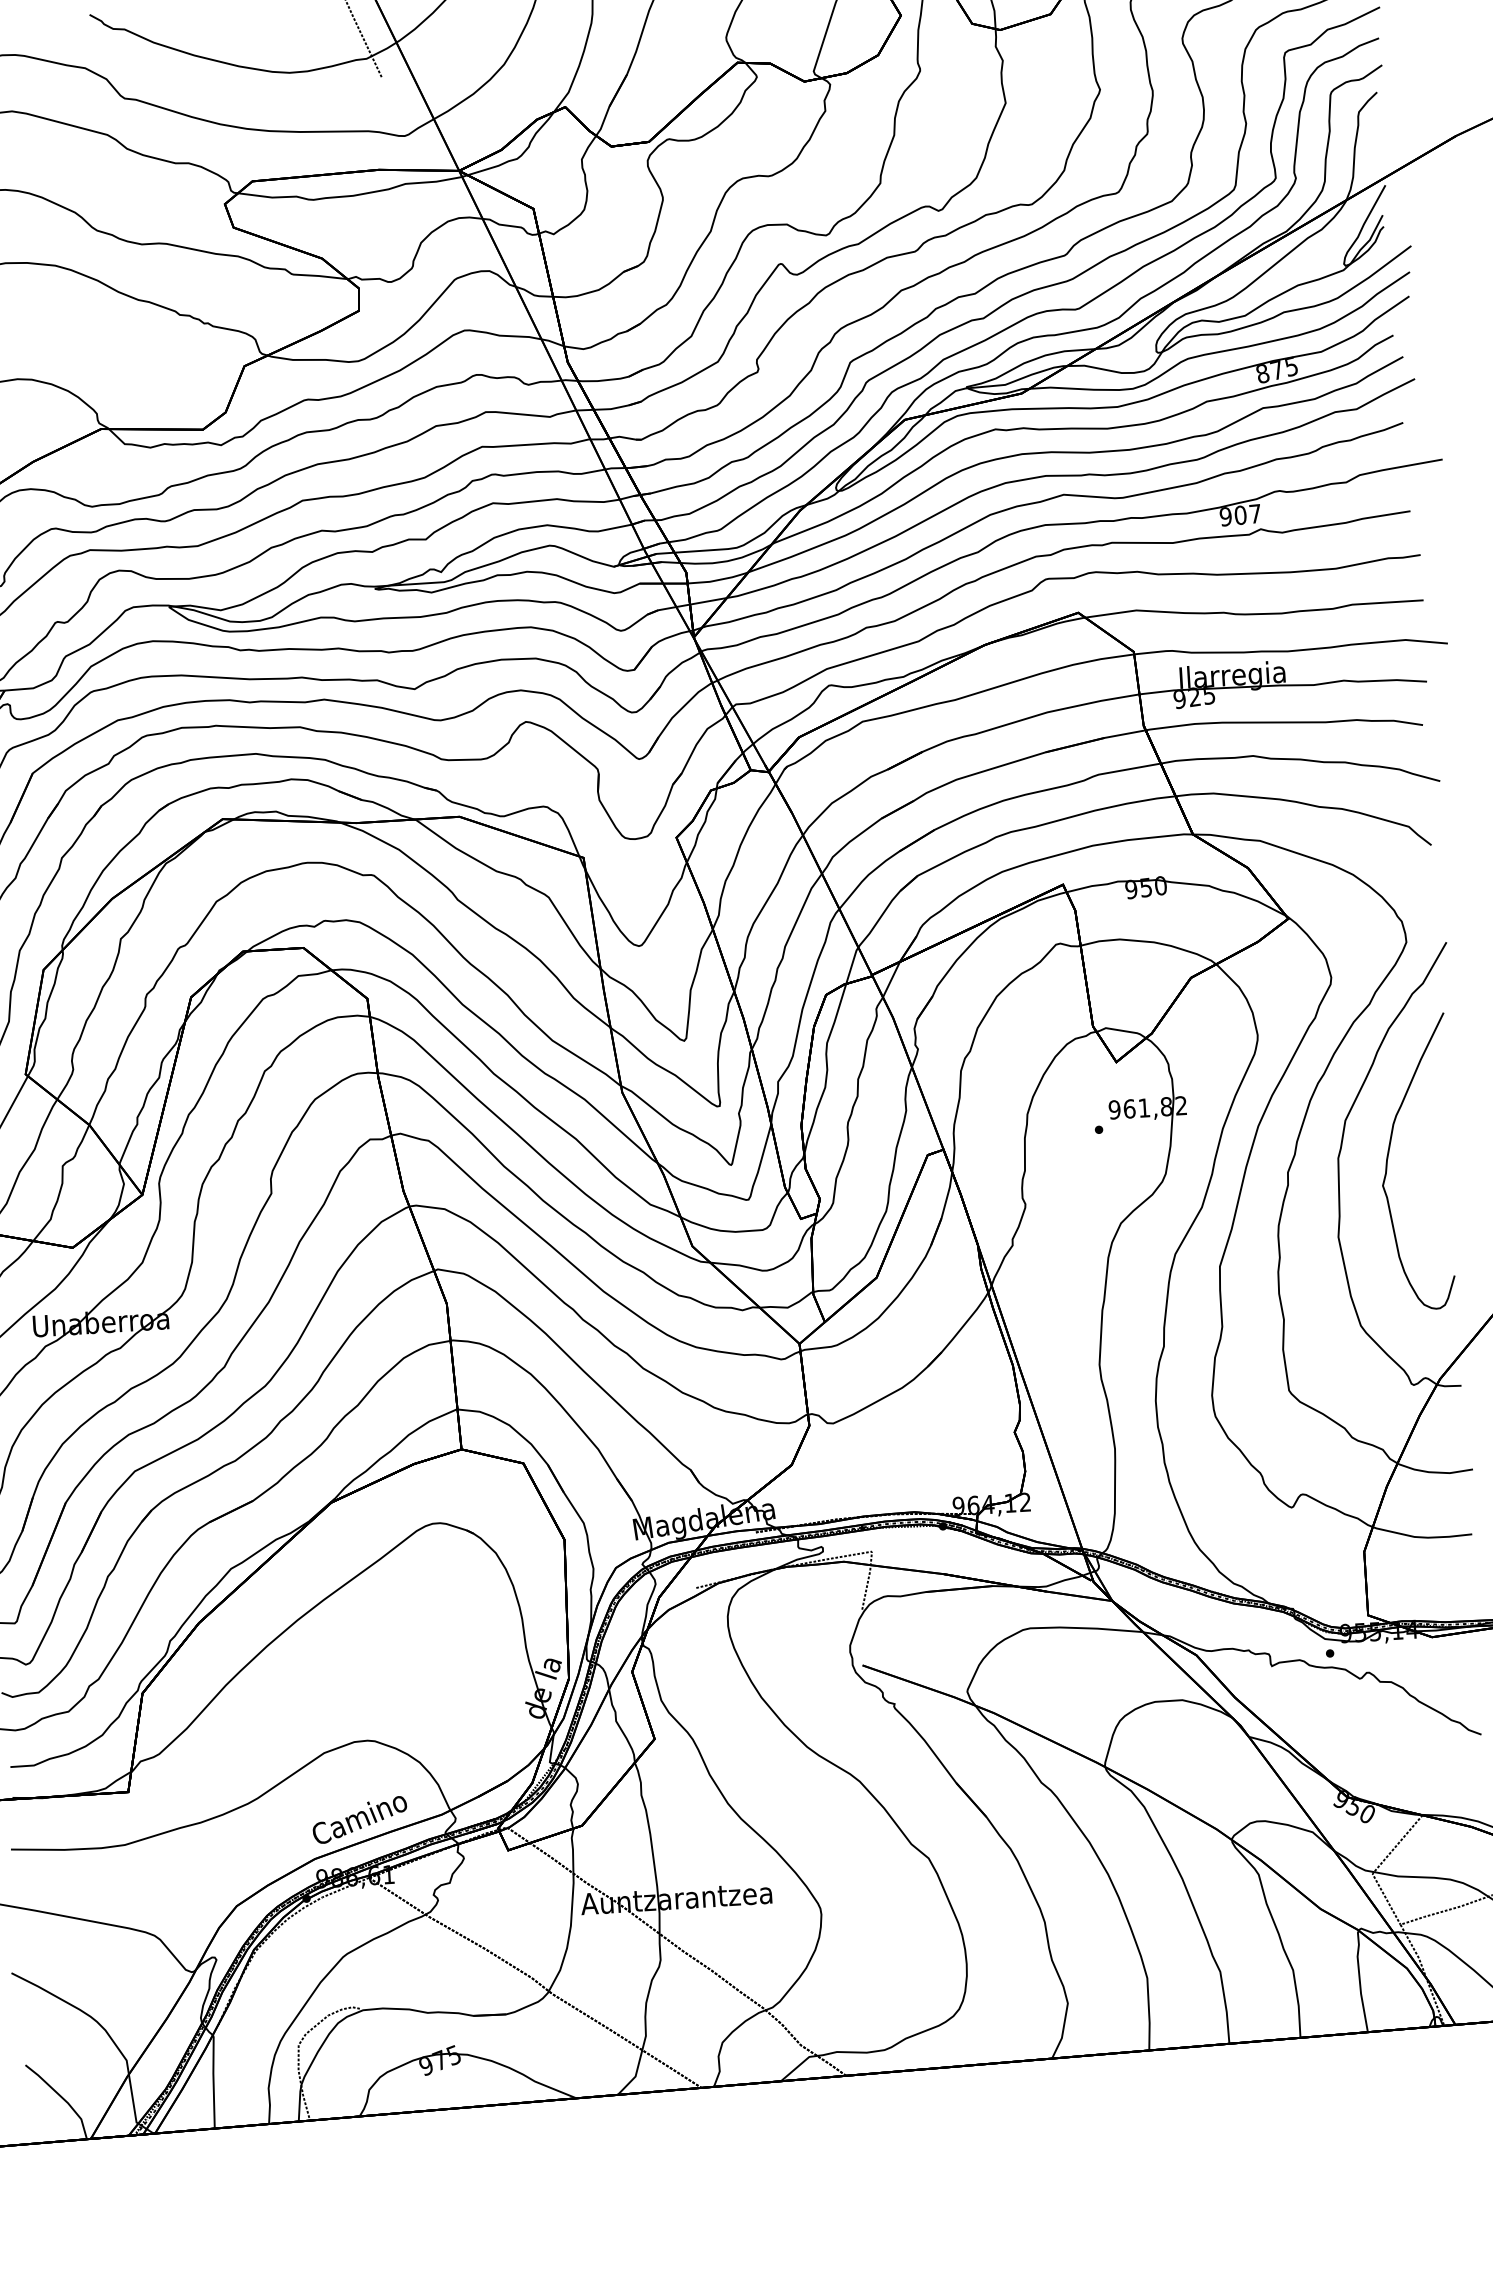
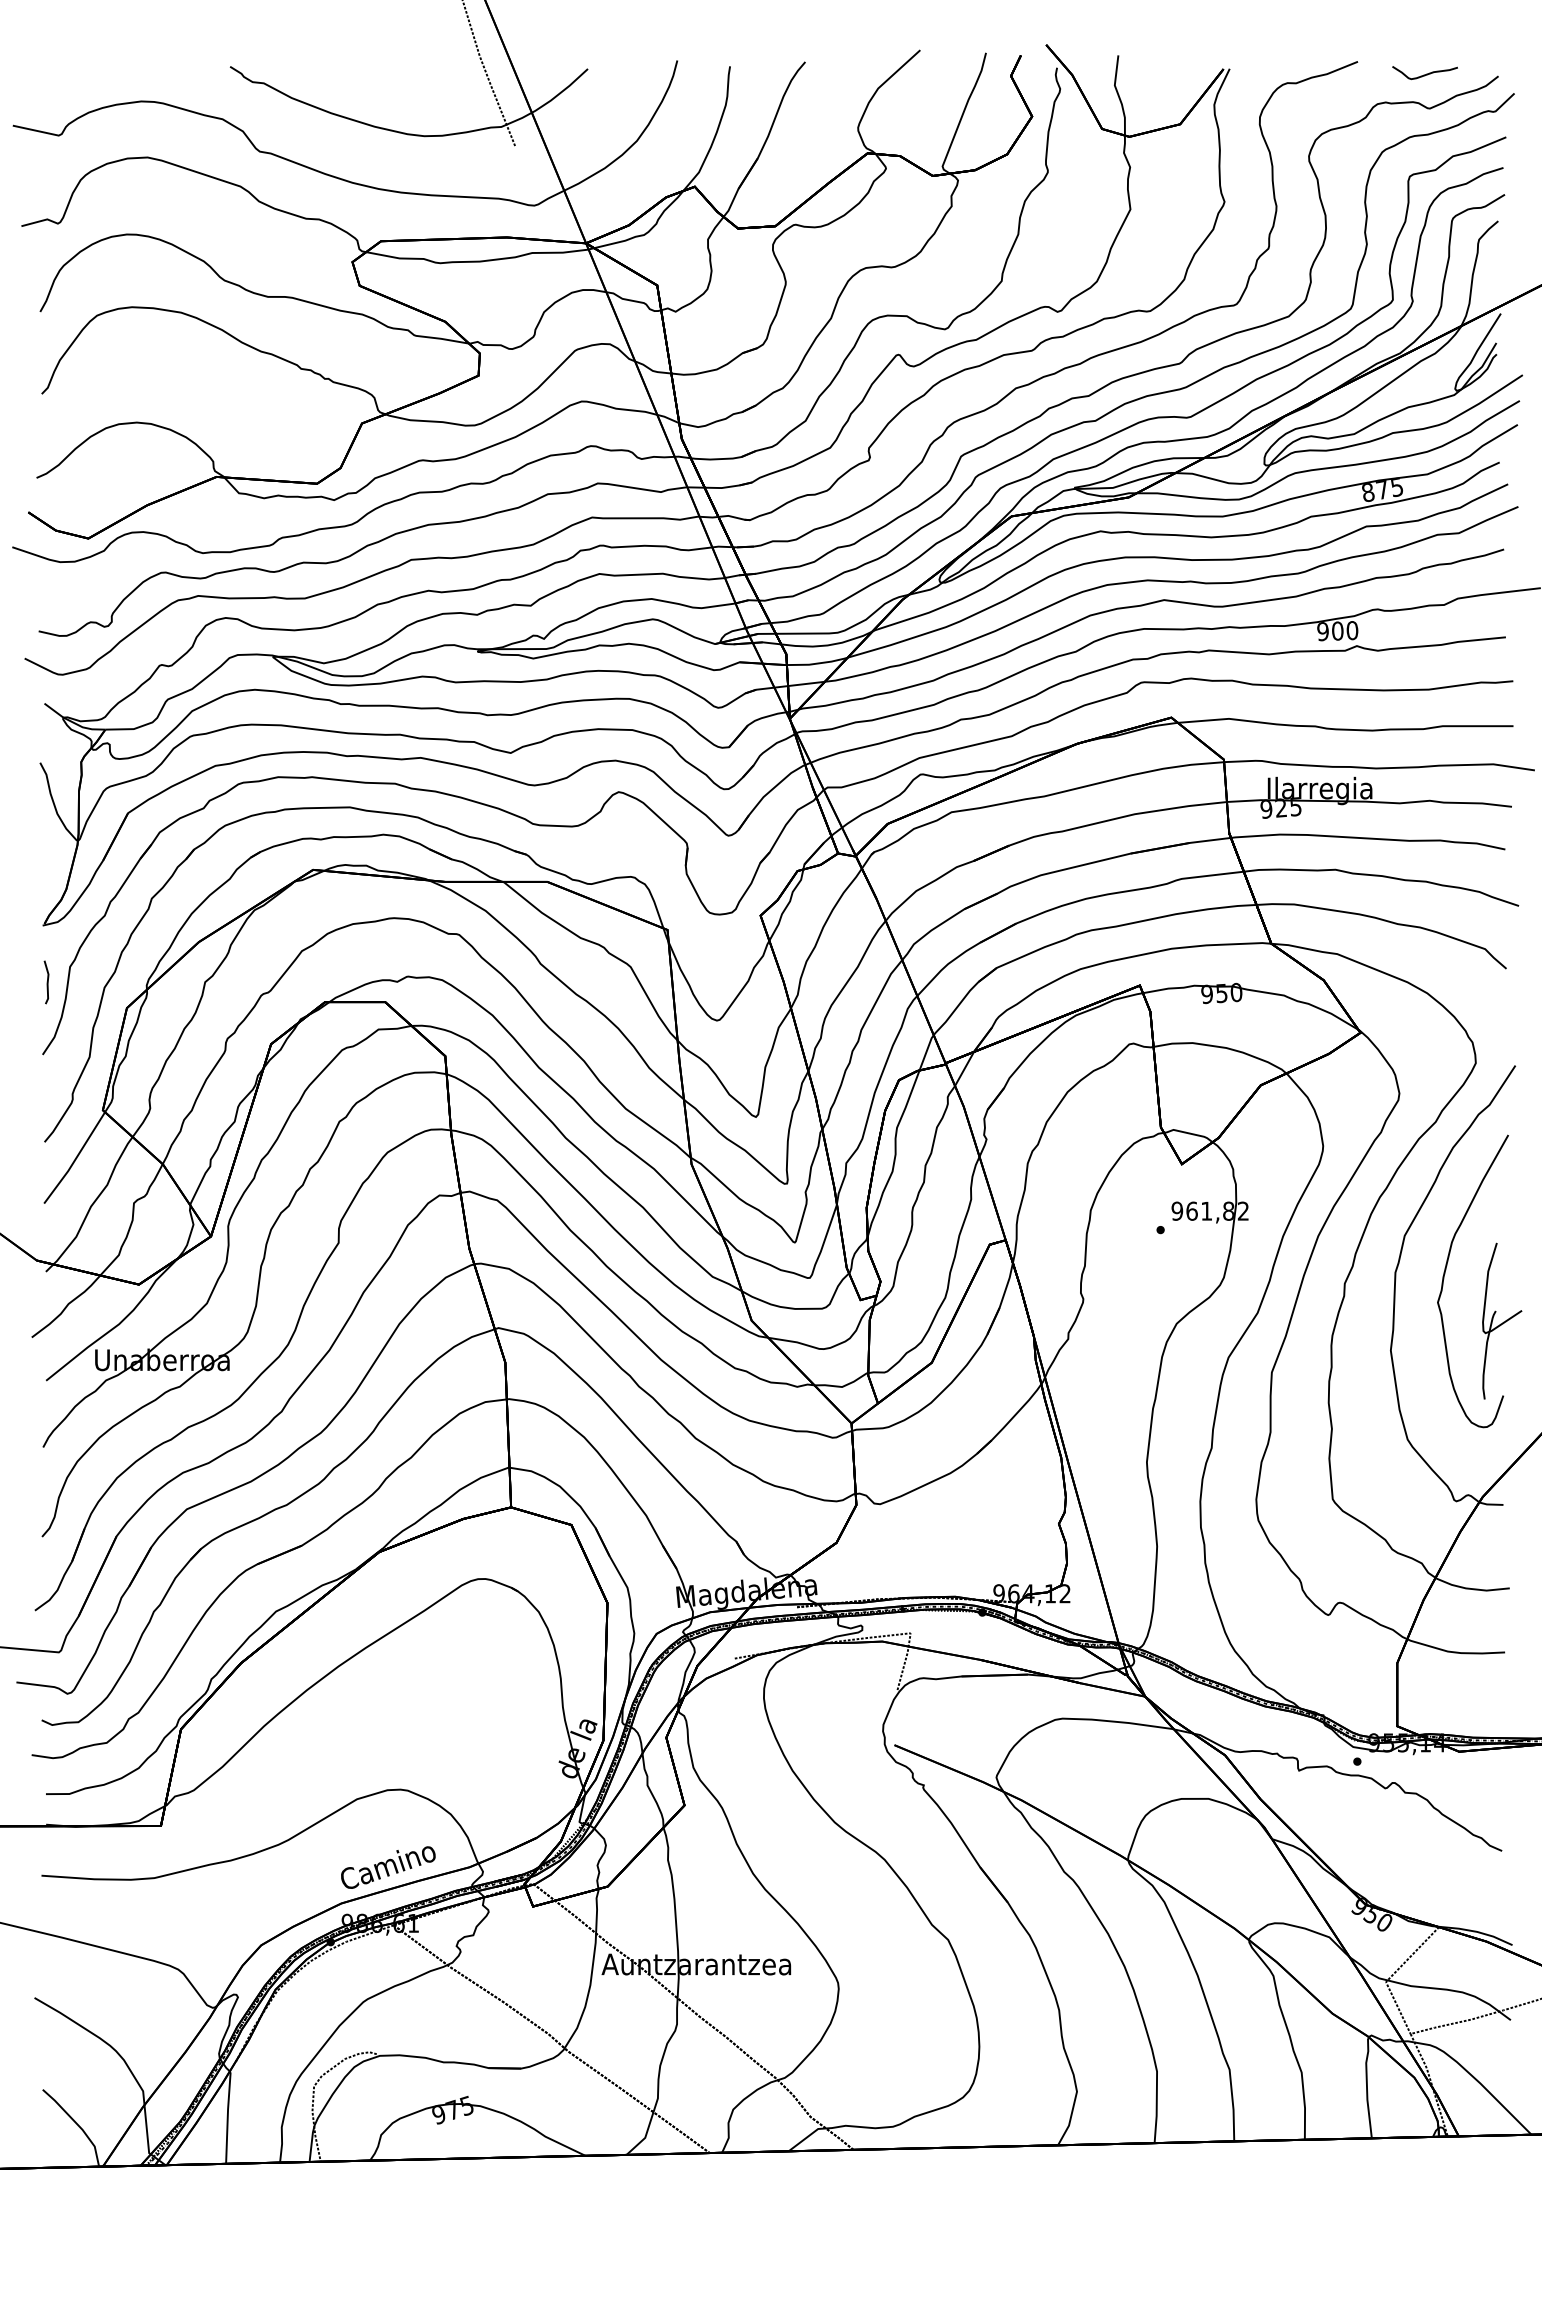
text: (1255, 513) -> (1352, 630), 907 -> 900
part: (1449, 1199) -> (1502, 1320), added

